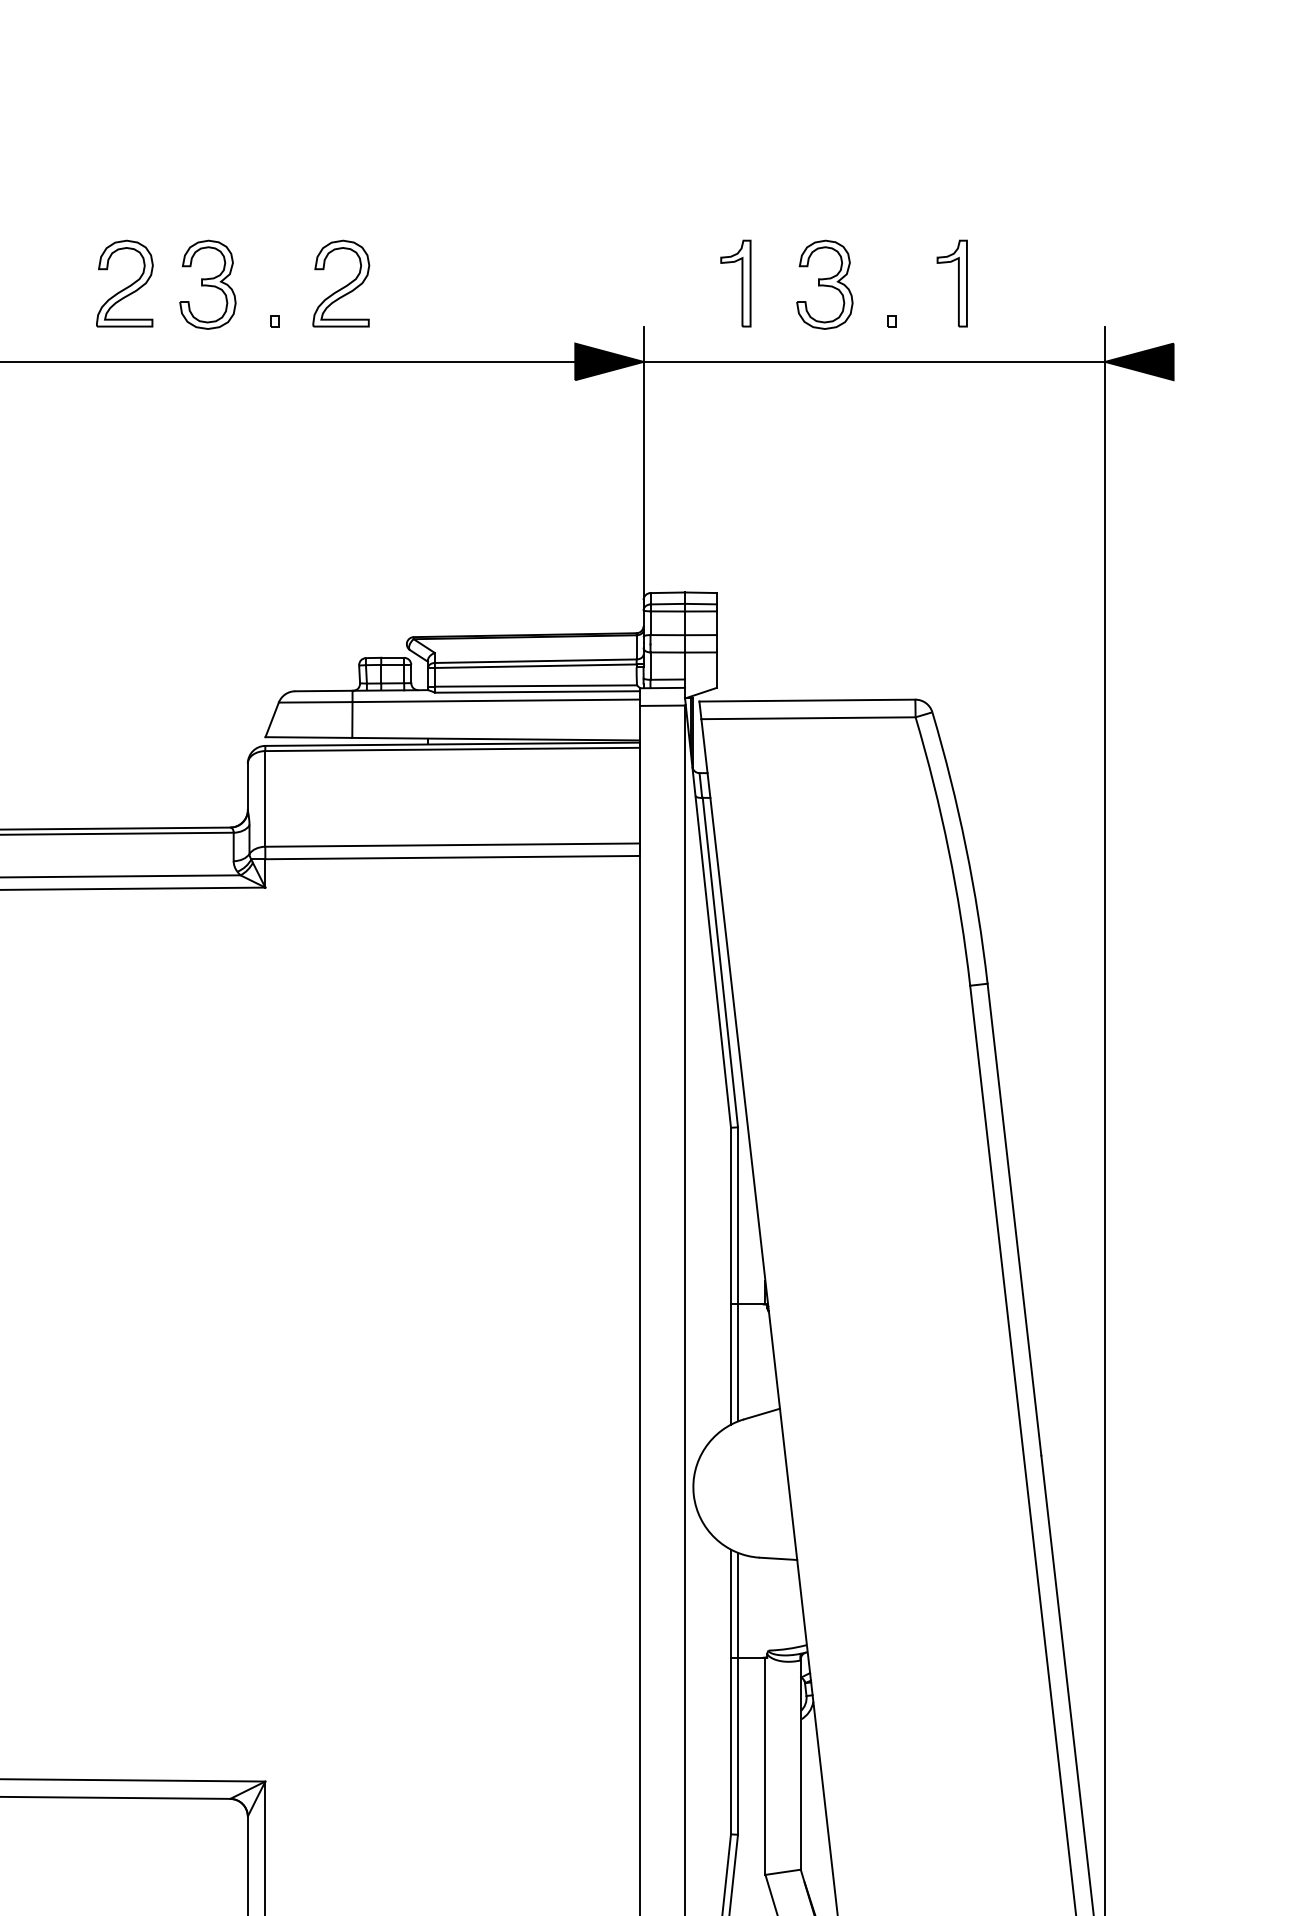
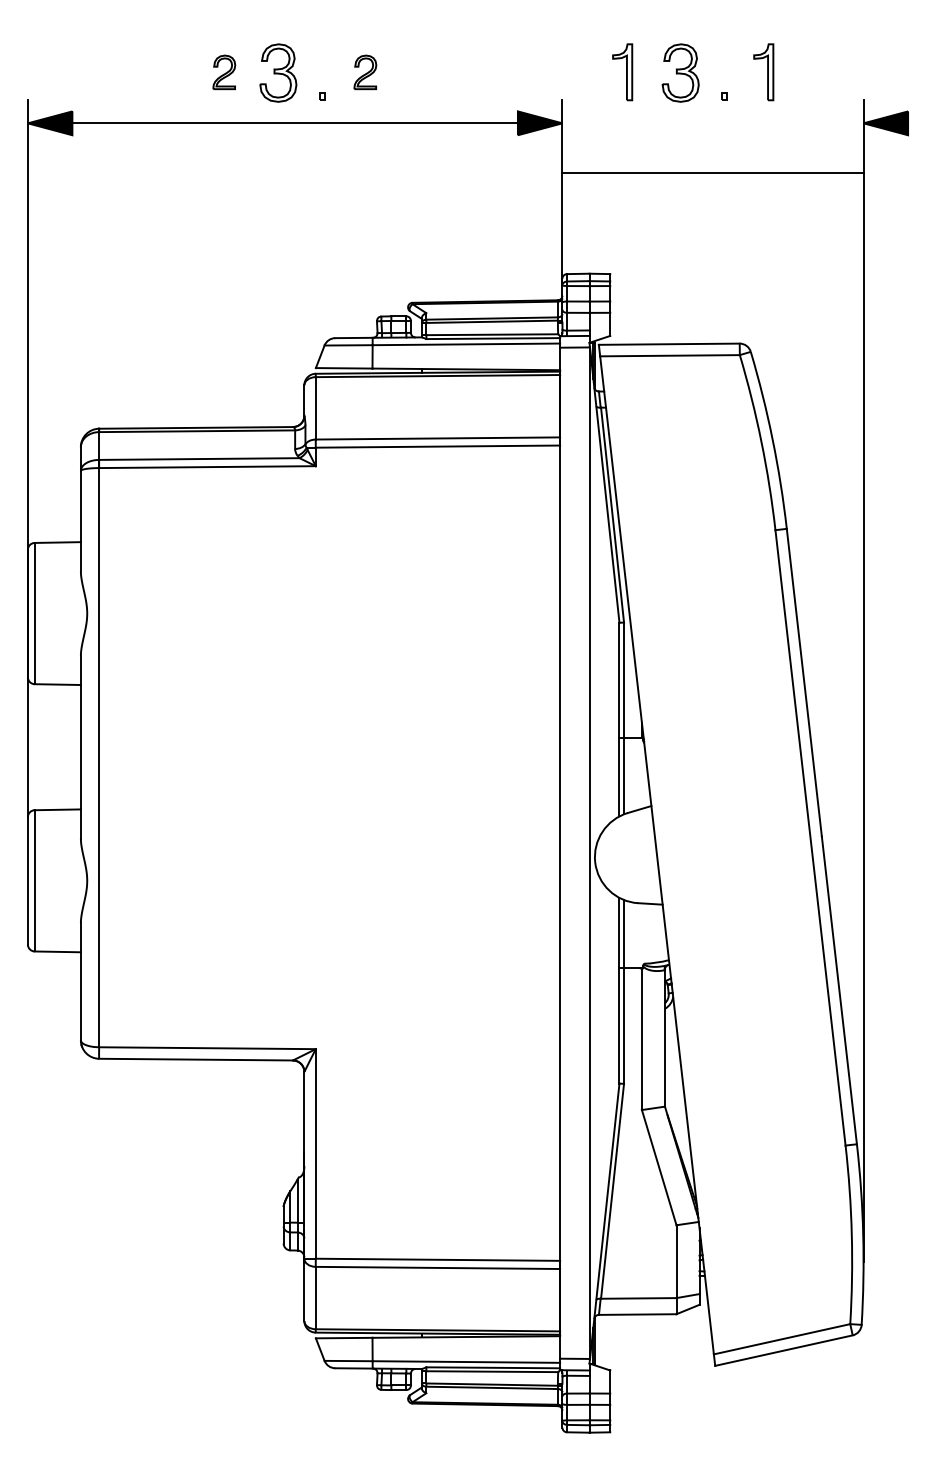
part: (125, 283) -> (224, 72), size x0.6
part: (341, 283) -> (365, 72), size x0.6
line: (873, 362) -> (712, 173), moved

